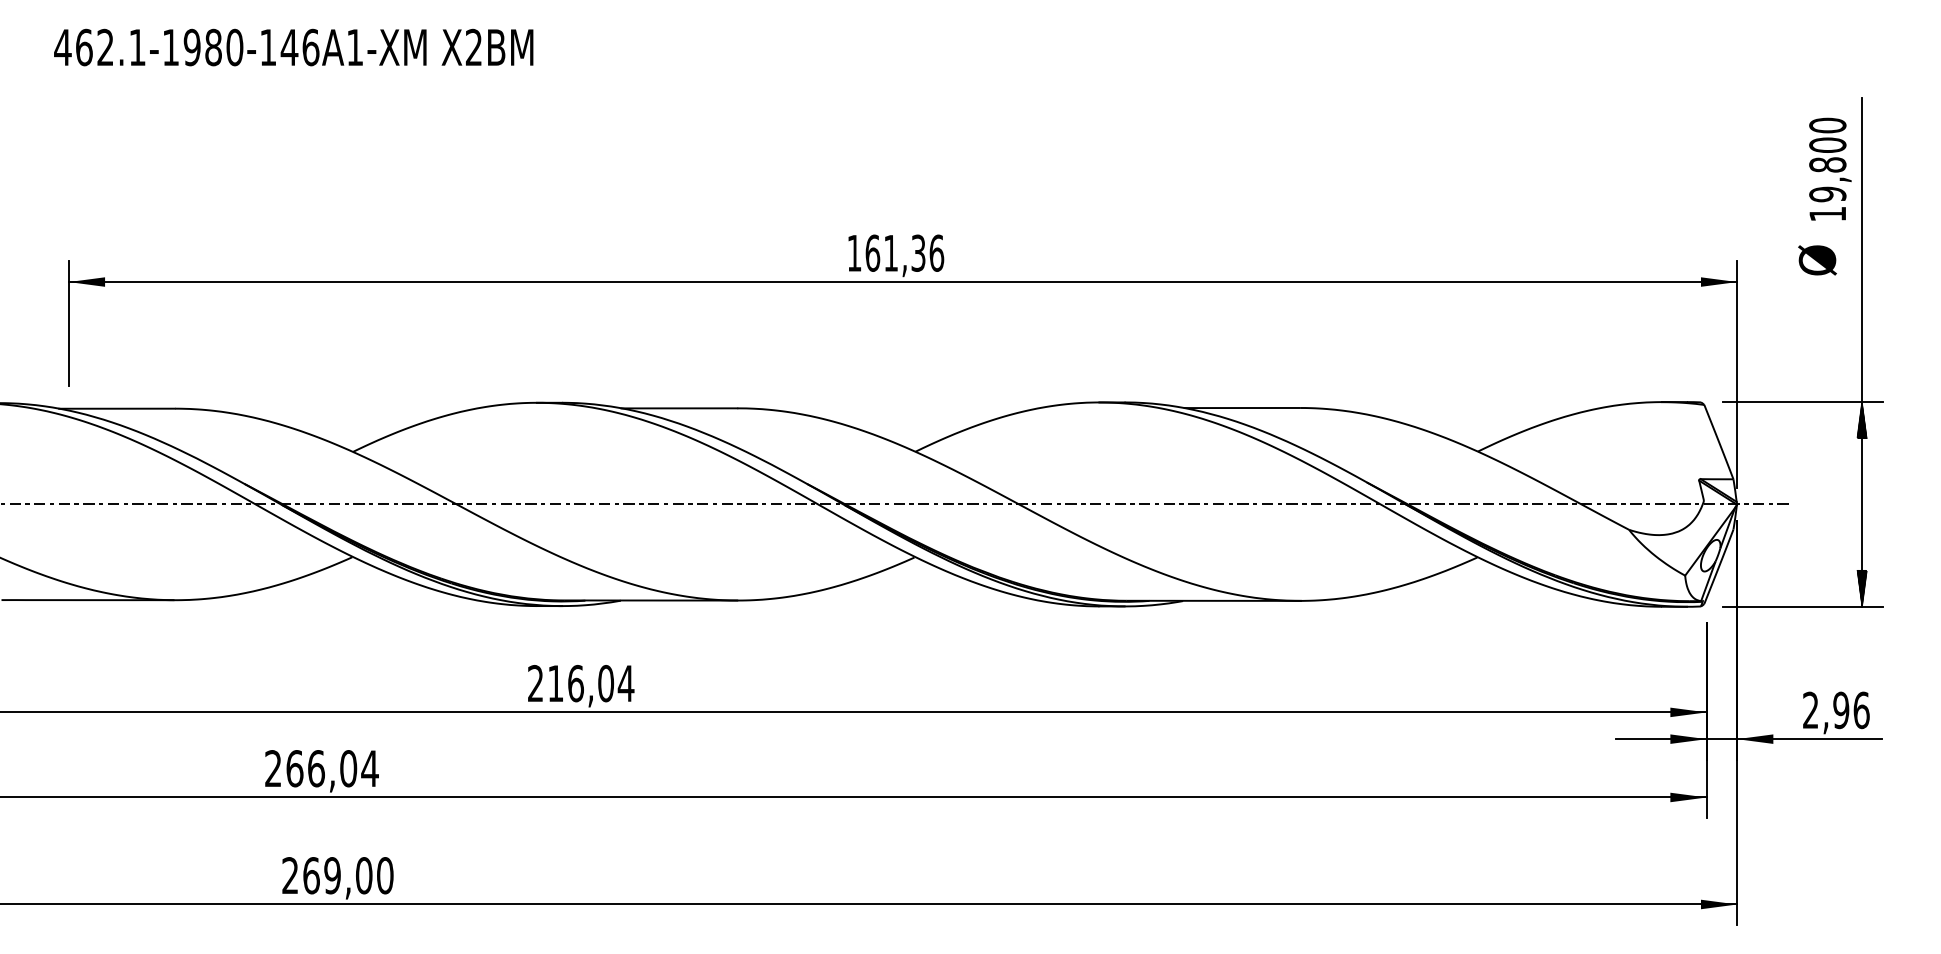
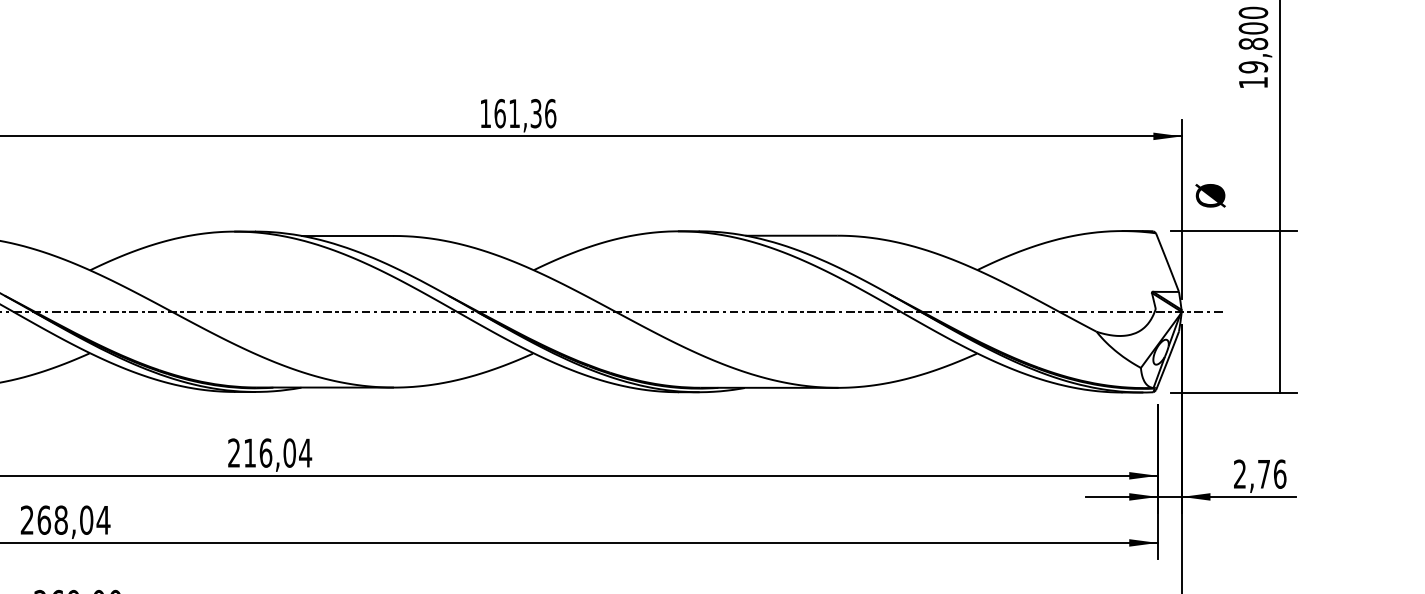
text: (1817, 260) -> (1210, 195), moved
hatch: (1861, 420) -> (1280, 245), removed
hatch: (1861, 588) -> (1280, 378), removed
text: (1841, 710) -> (1264, 474), 2,96 -> 2,76
text: (316, 768) -> (61, 520), 266,04 -> 268,04

